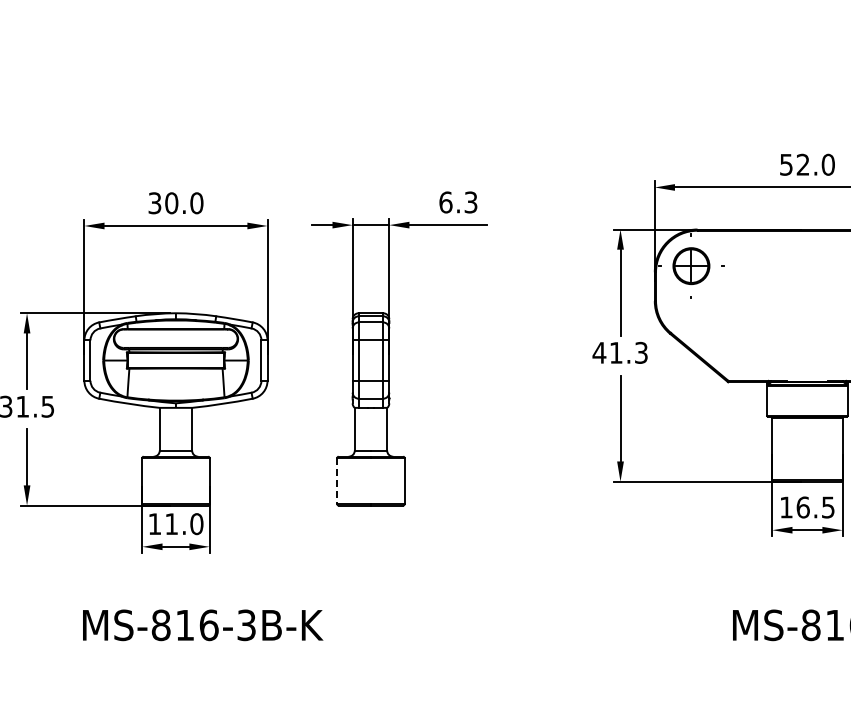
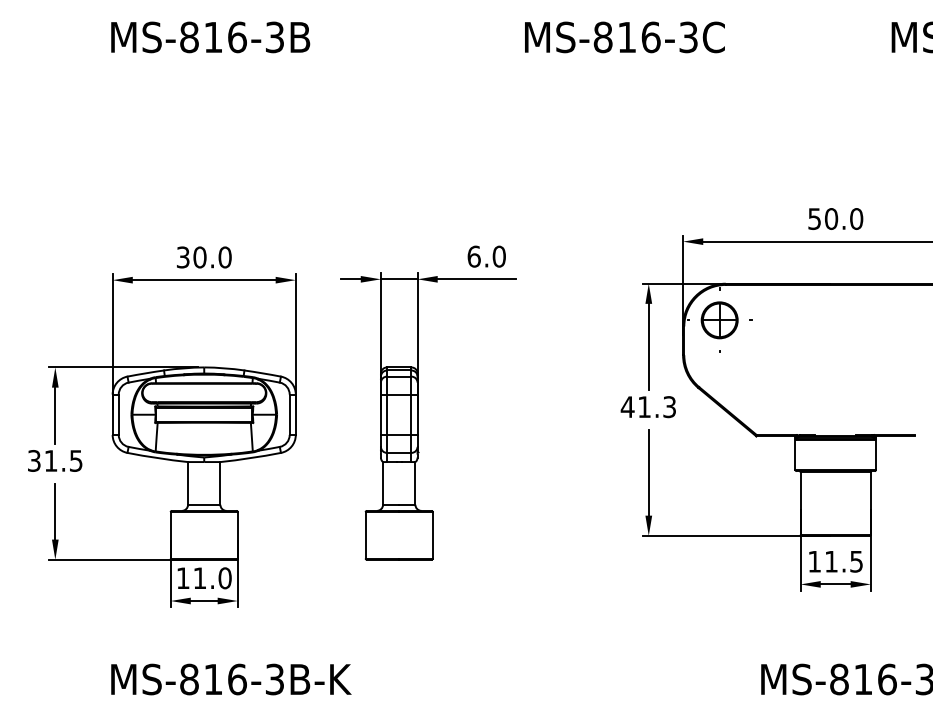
text: (803, 164) -> (831, 218), 52.0 -> 50.0
text: (470, 202) -> (498, 256), 6.3 -> 6.0
line: (337, 481) -> (365, 535), dashed -> solid
text: (803, 507) -> (831, 561), 16.5 -> 11.5

